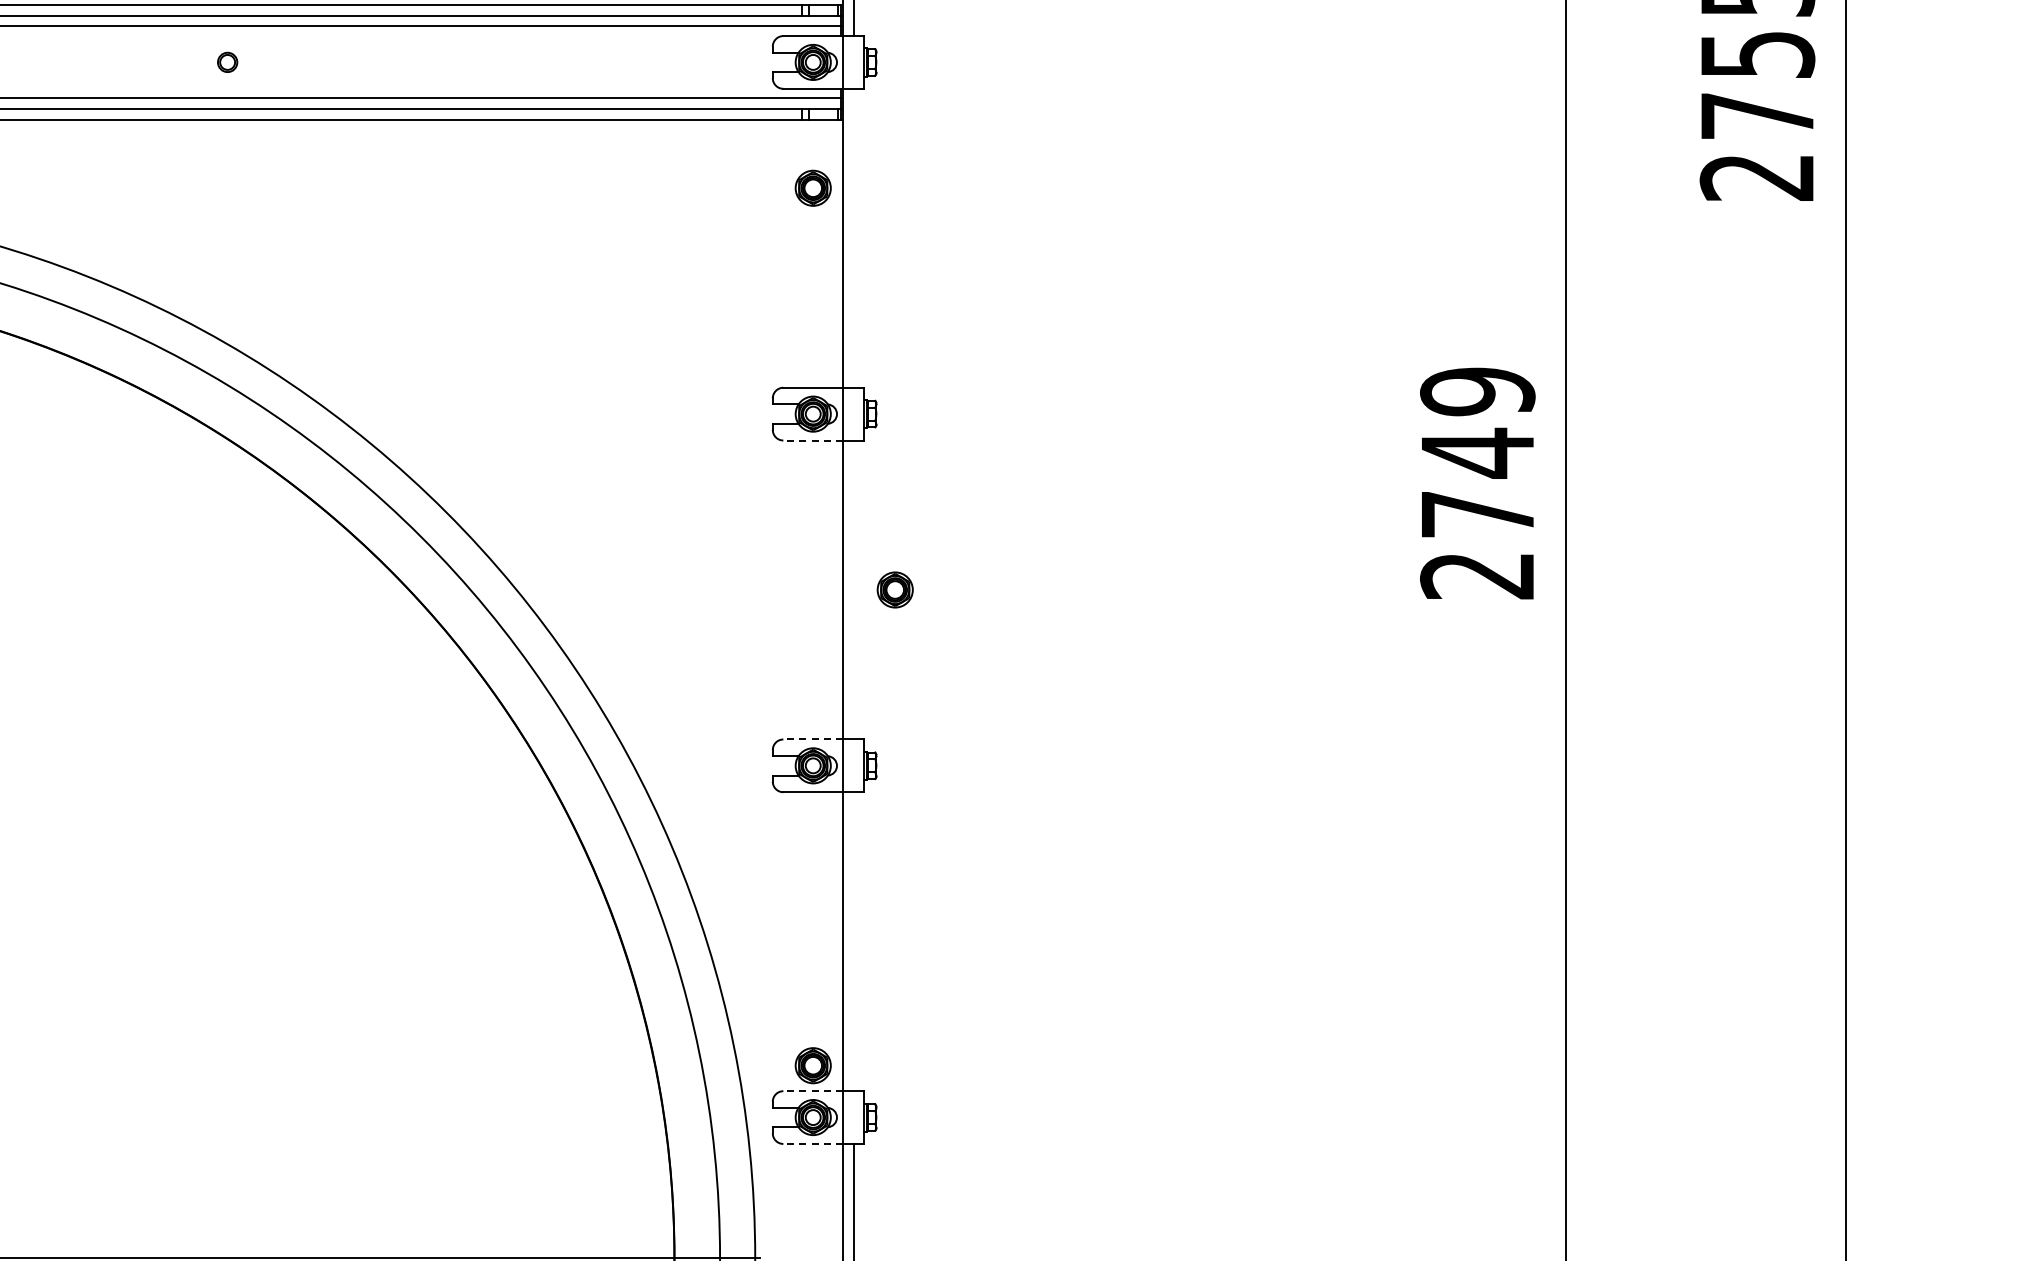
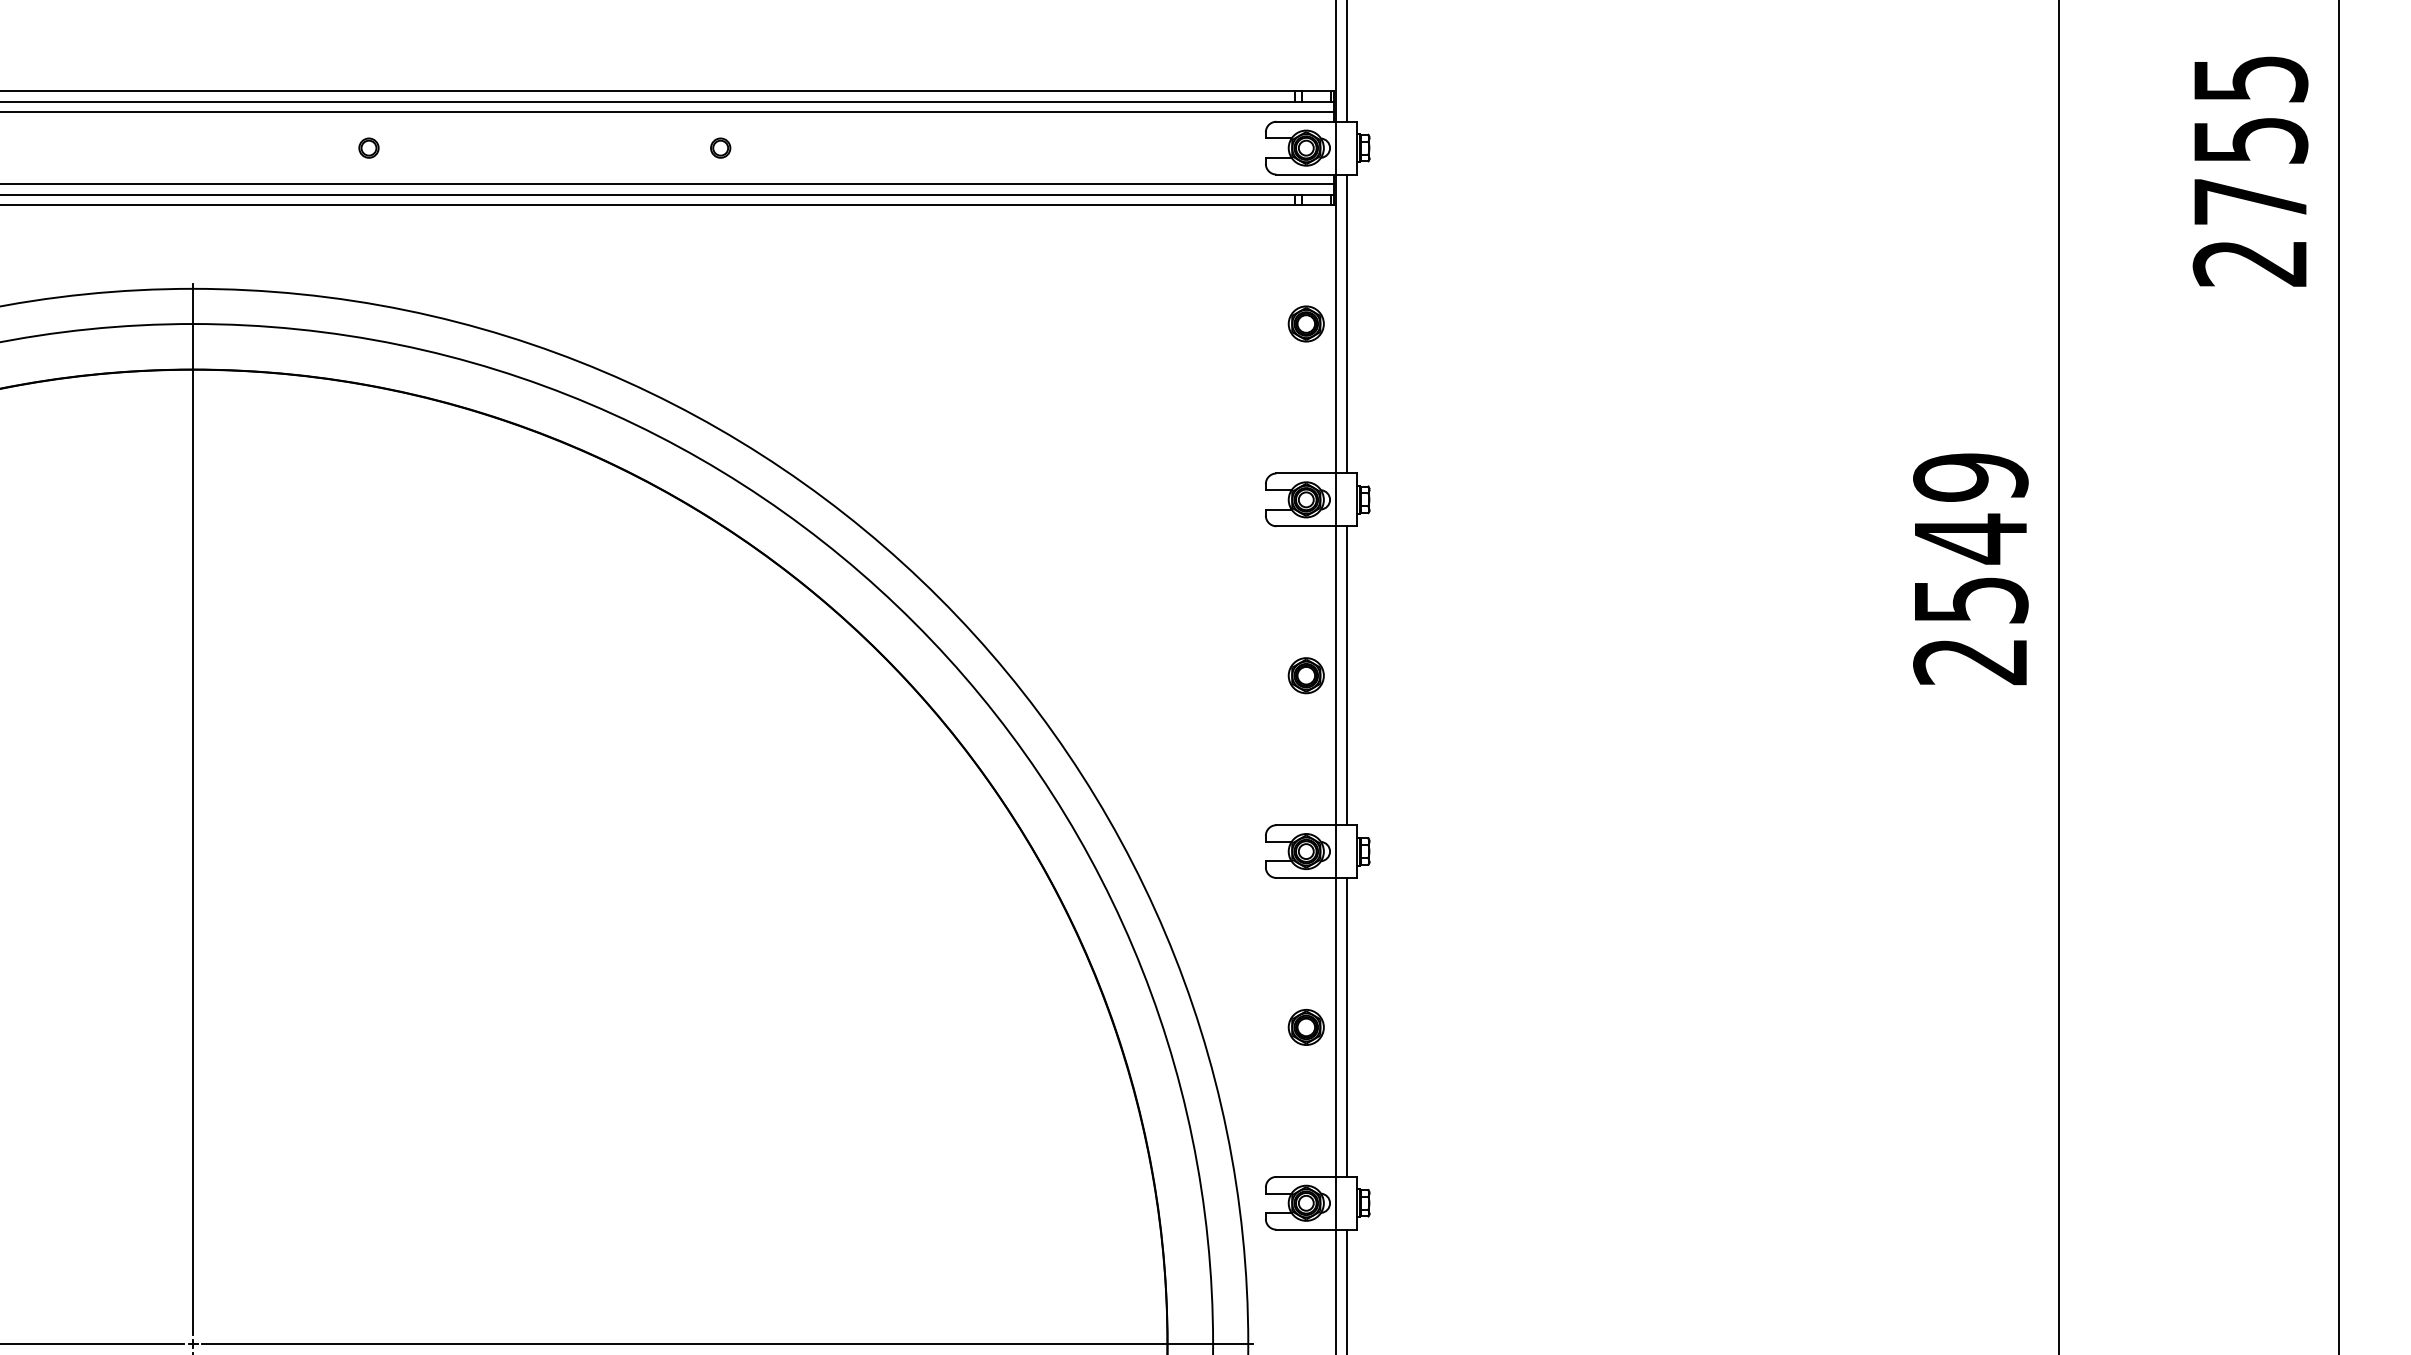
part: (812, 187) -> (1305, 323), moved
line: (853, 237) -> (1346, 323), added
line: (813, 440) -> (1306, 526), dashed -> solid
text: (1478, 514) -> (1971, 600), 2749 -> 2549
line: (853, 589) -> (1346, 675), added
part: (894, 589) -> (1305, 675), moved
line: (813, 739) -> (1306, 825), dashed -> solid
line: (853, 940) -> (1346, 1026), added
part: (812, 1065) -> (1305, 1027), moved
line: (813, 1090) -> (1306, 1176), dashed -> solid
line: (813, 1143) -> (1306, 1229), dashed -> solid

